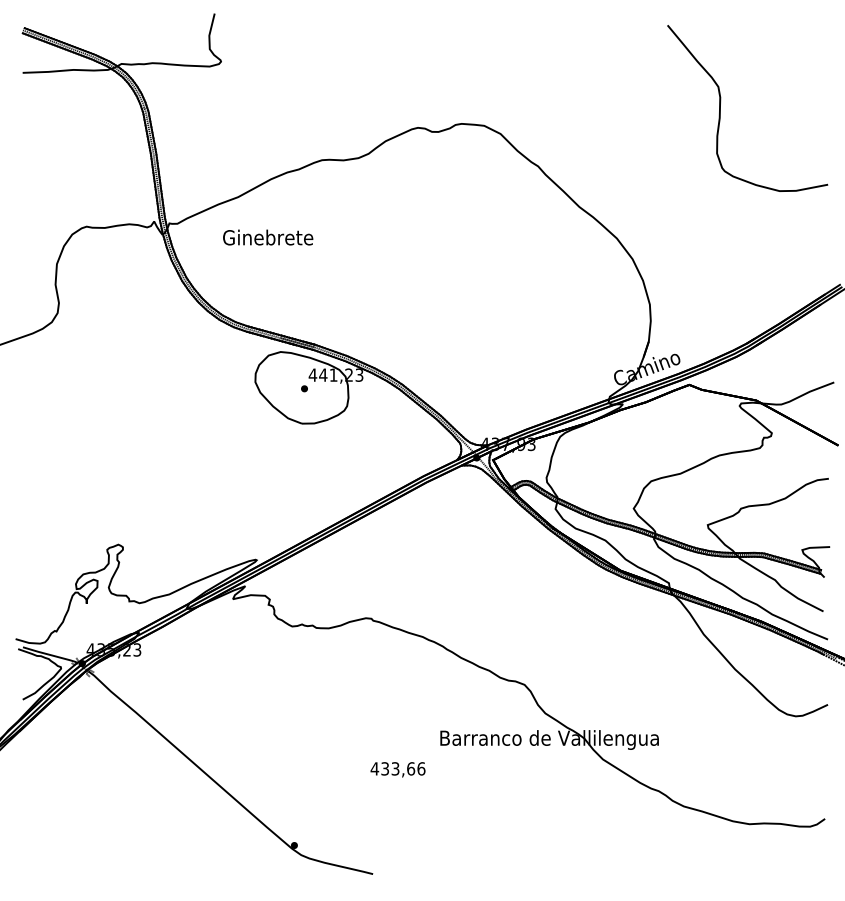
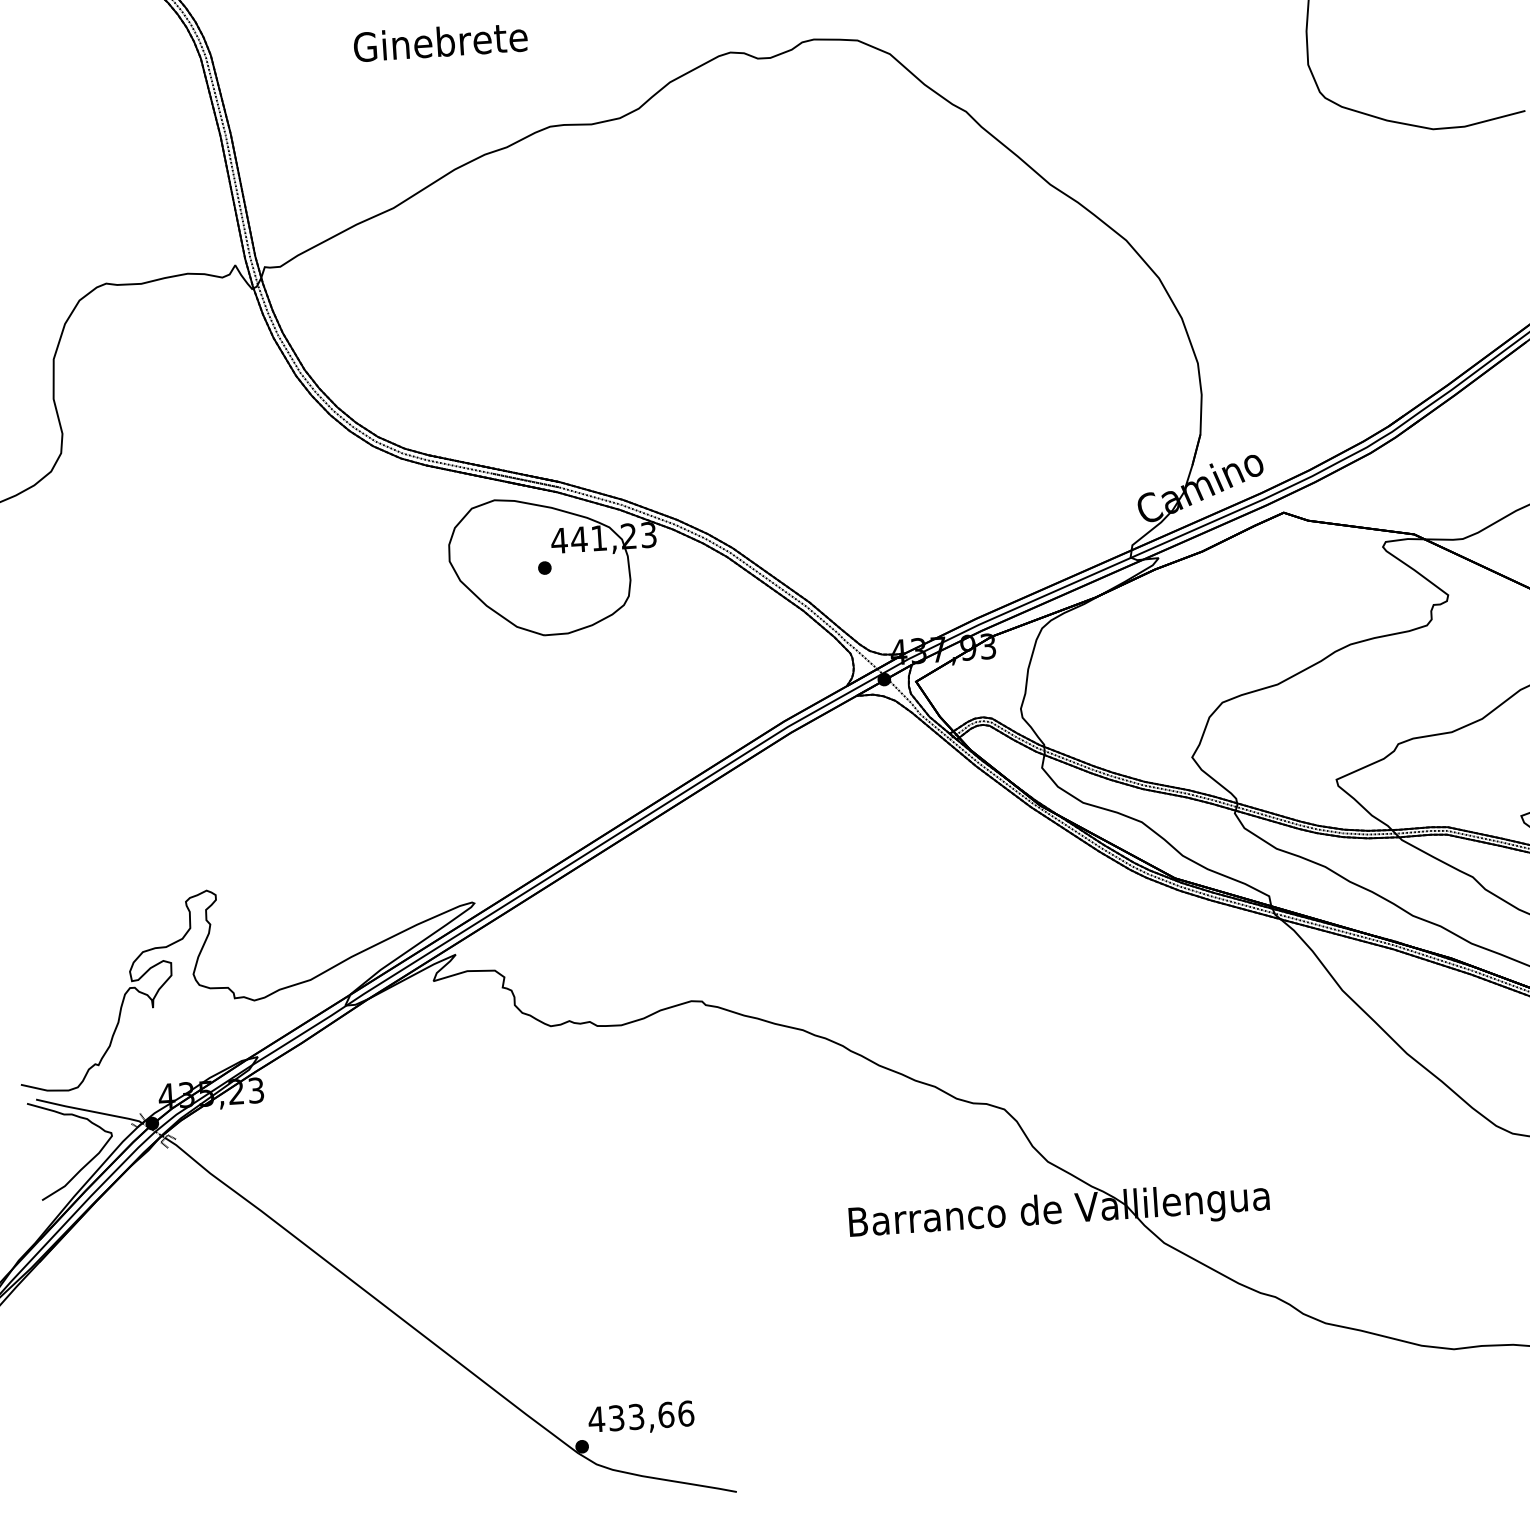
text: (268, 237) -> (441, 41), moved
text: (397, 769) -> (640, 1417), moved

